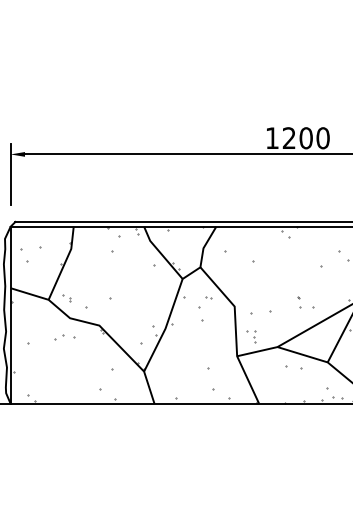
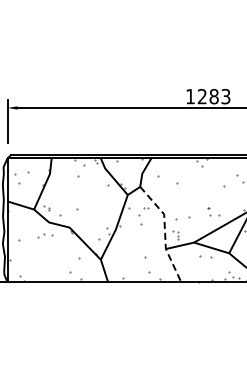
text: (313, 138) -> (219, 96), 1200 -> 1283
line: (236, 332) -> (165, 232), solid -> dashed

